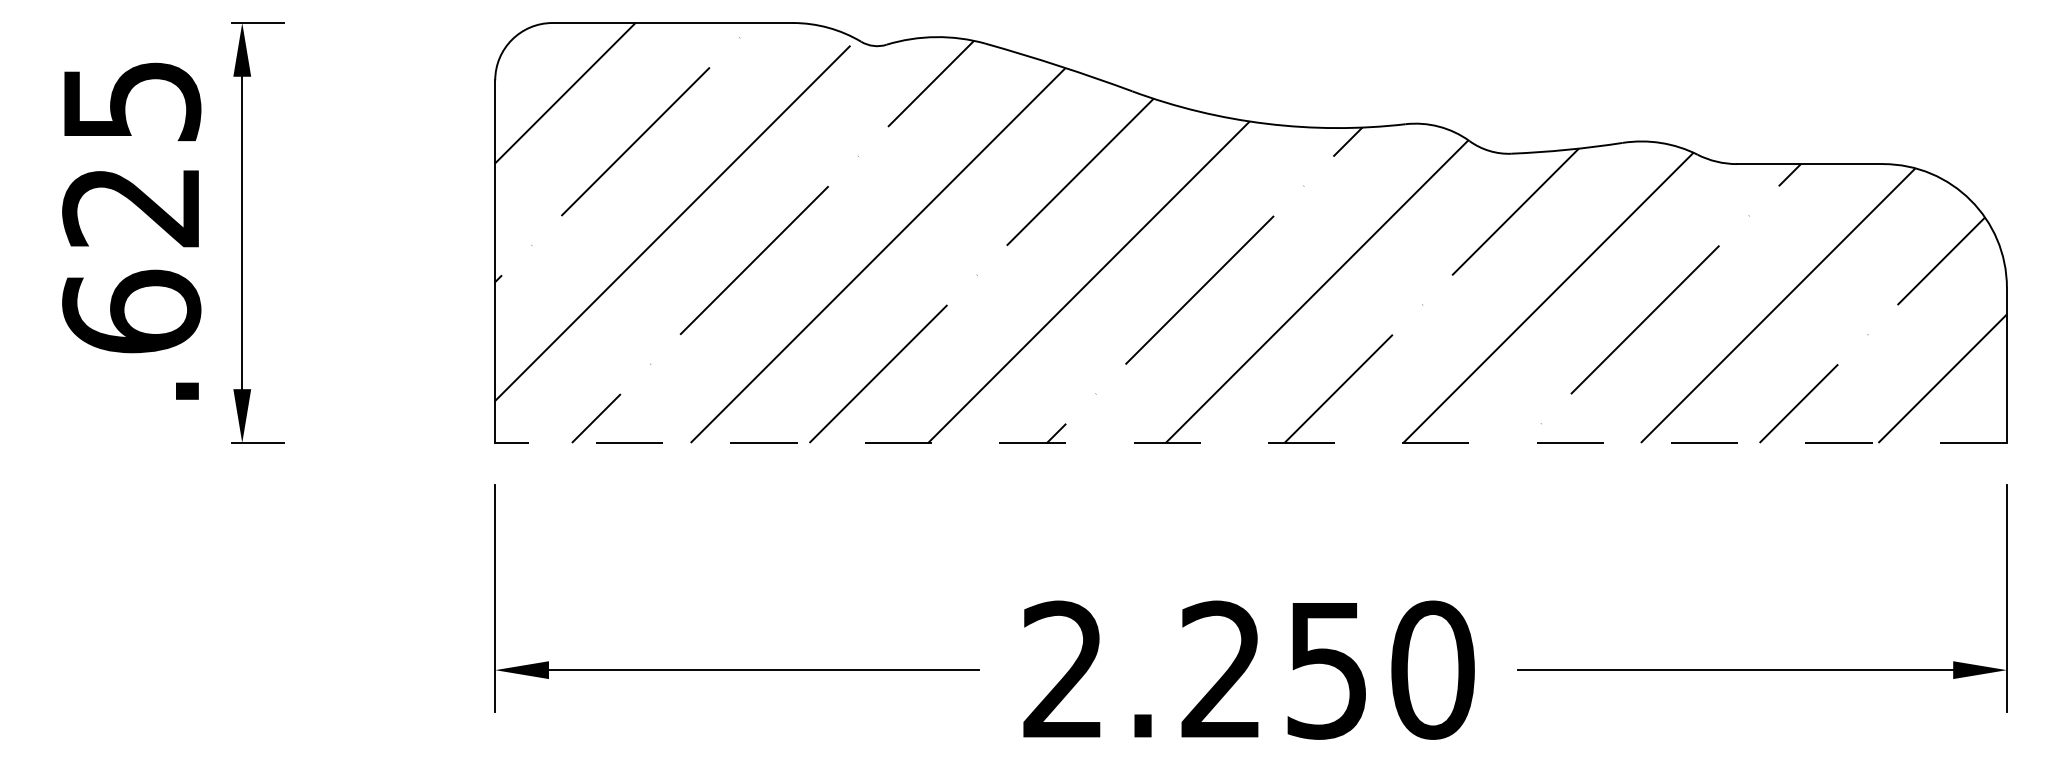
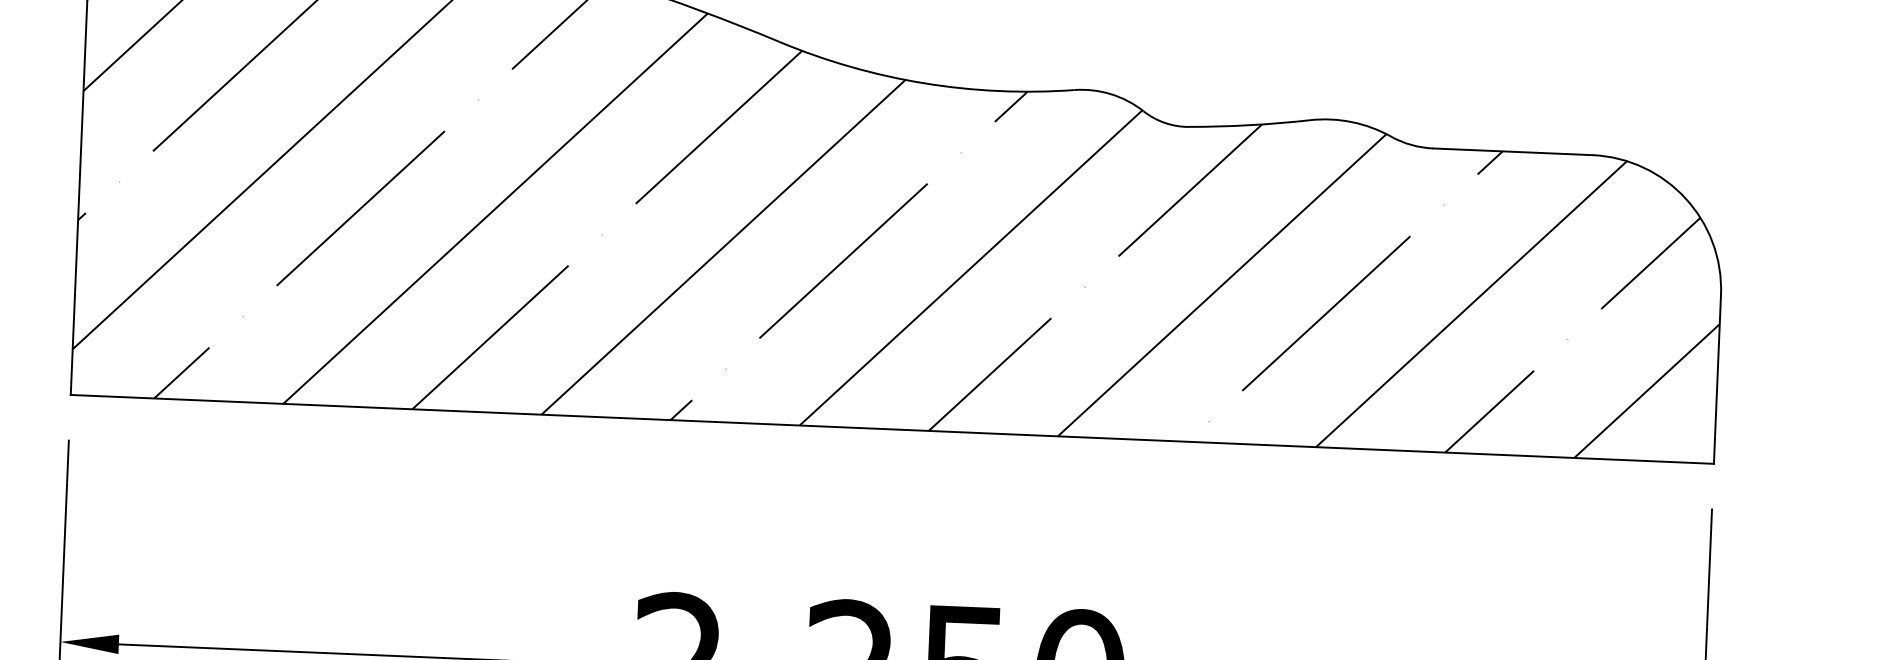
line: (1251, 442) -> (892, 428), dashed -> solid

